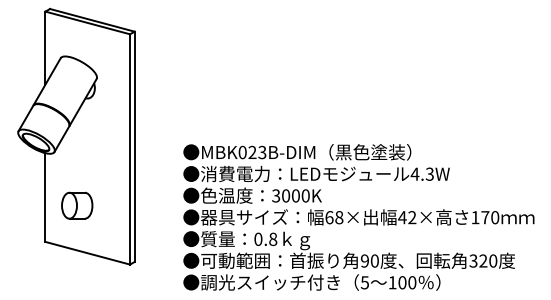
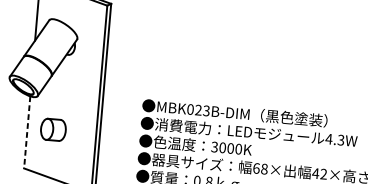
line: (45, 198) -> (27, 133), solid -> dashed
part: (77, 205) -> (53, 129), moved

